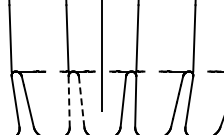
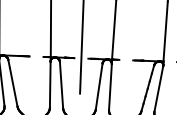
line: (81, 101) -> (61, 84), dashed -> solid
line: (69, 102) -> (50, 85), dashed -> solid

